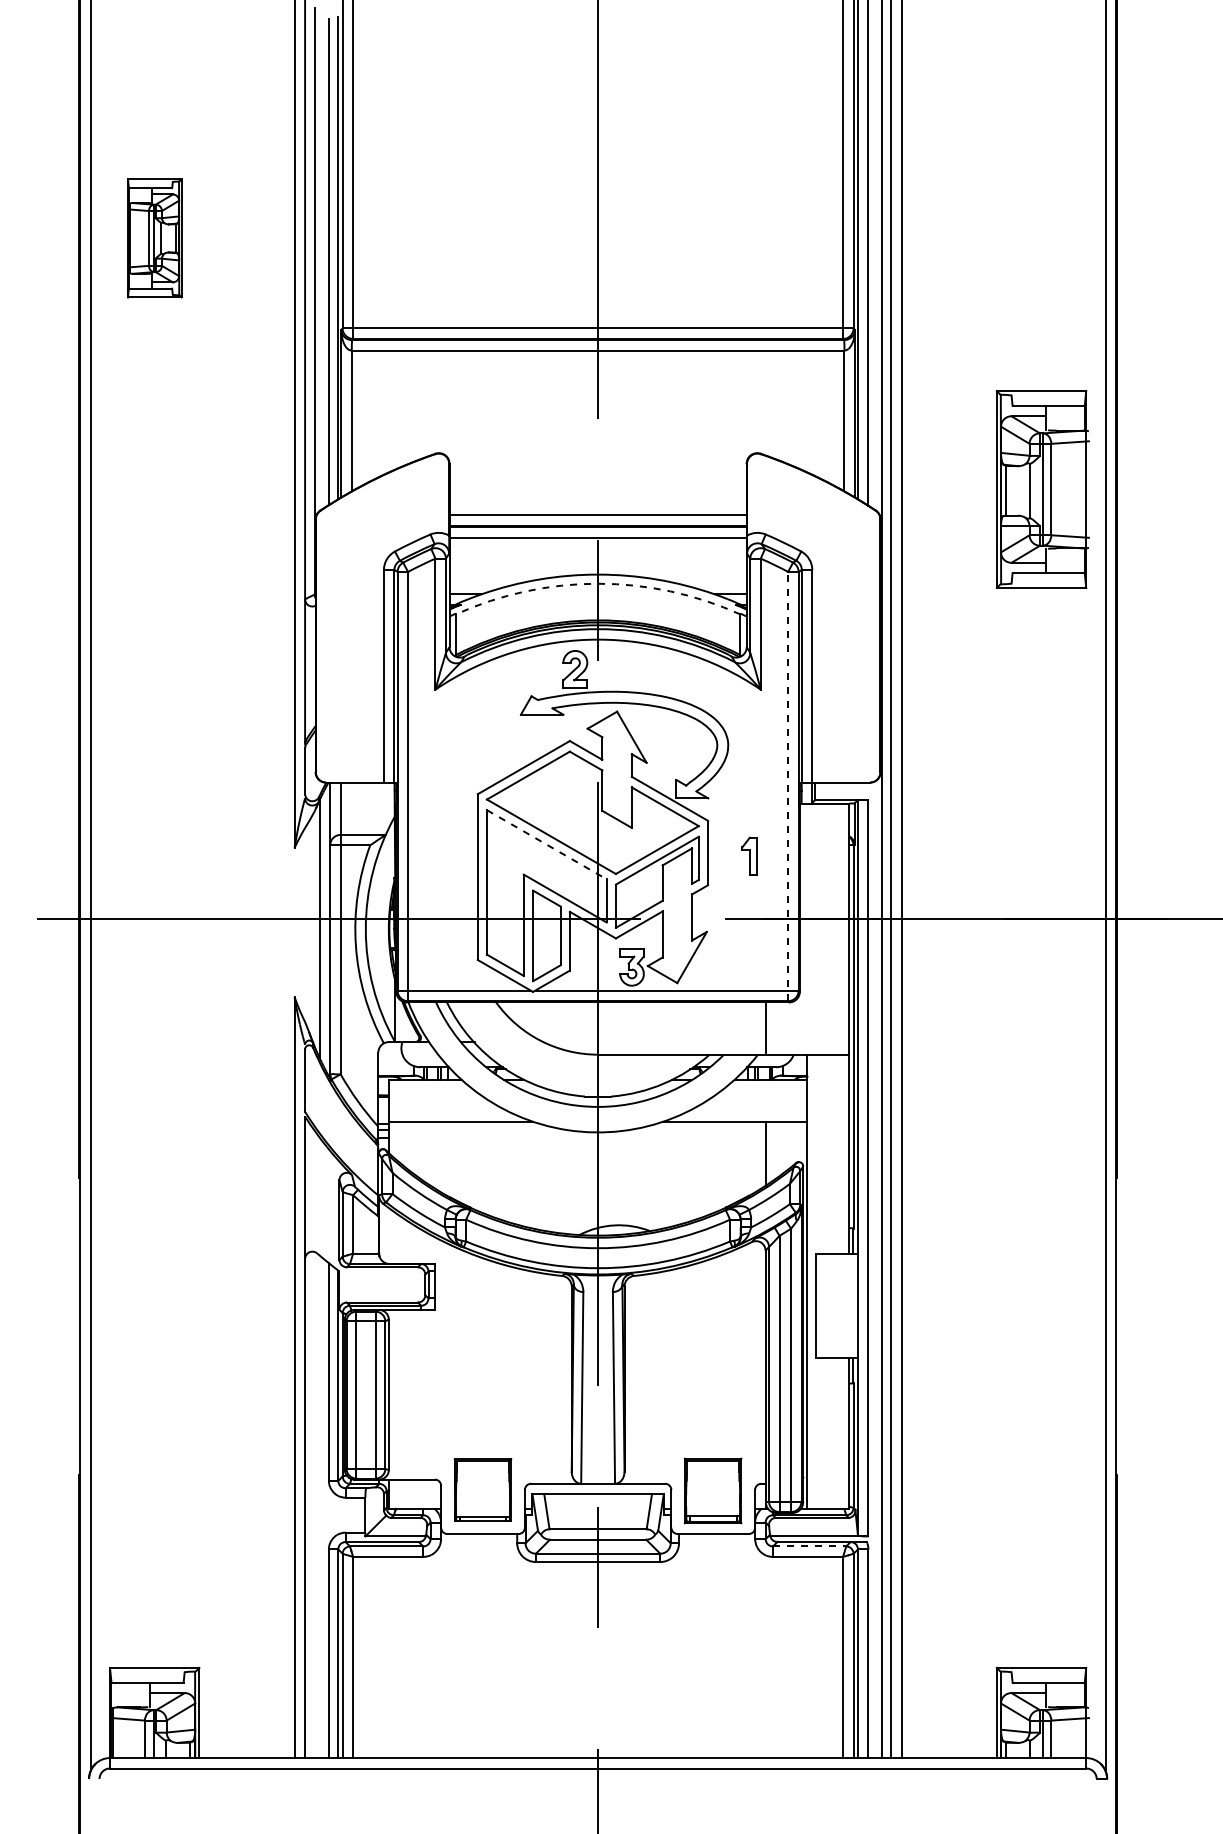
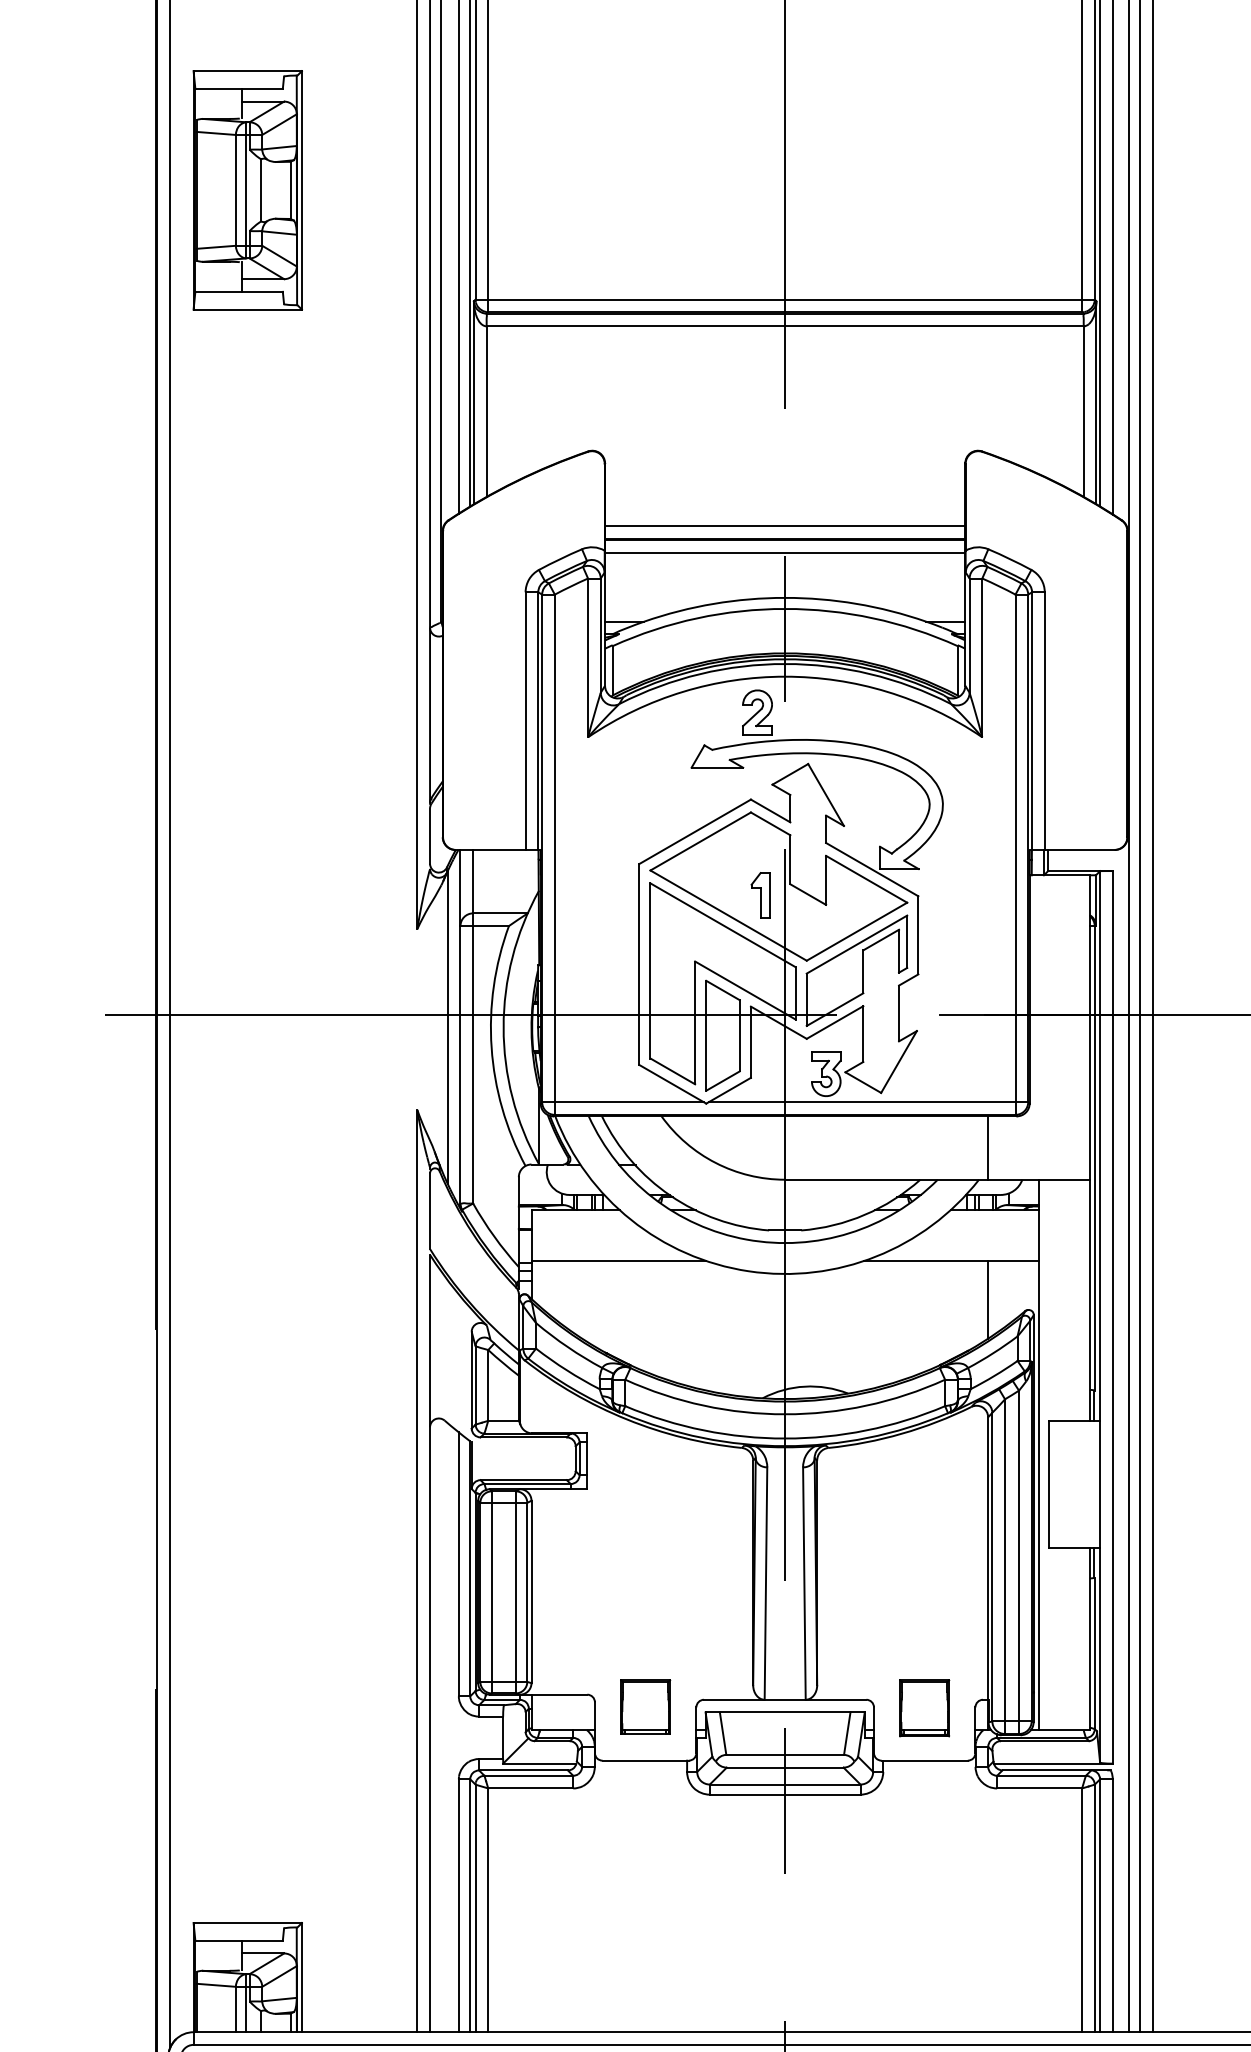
part: (154, 238) -> (247, 190), size x1.67
arc: (598, 583) -> (785, 608), dashed -> solid
line: (788, 786) -> (1015, 854), dashed -> solid
line: (547, 844) -> (723, 924), dashed -> solid
part: (749, 855) -> (760, 894), moved
part: (482, 1489) -> (645, 1706), size x0.71
part: (713, 1490) -> (925, 1707), size x0.71
line: (809, 1546) -> (1041, 1775), dashed -> solid

